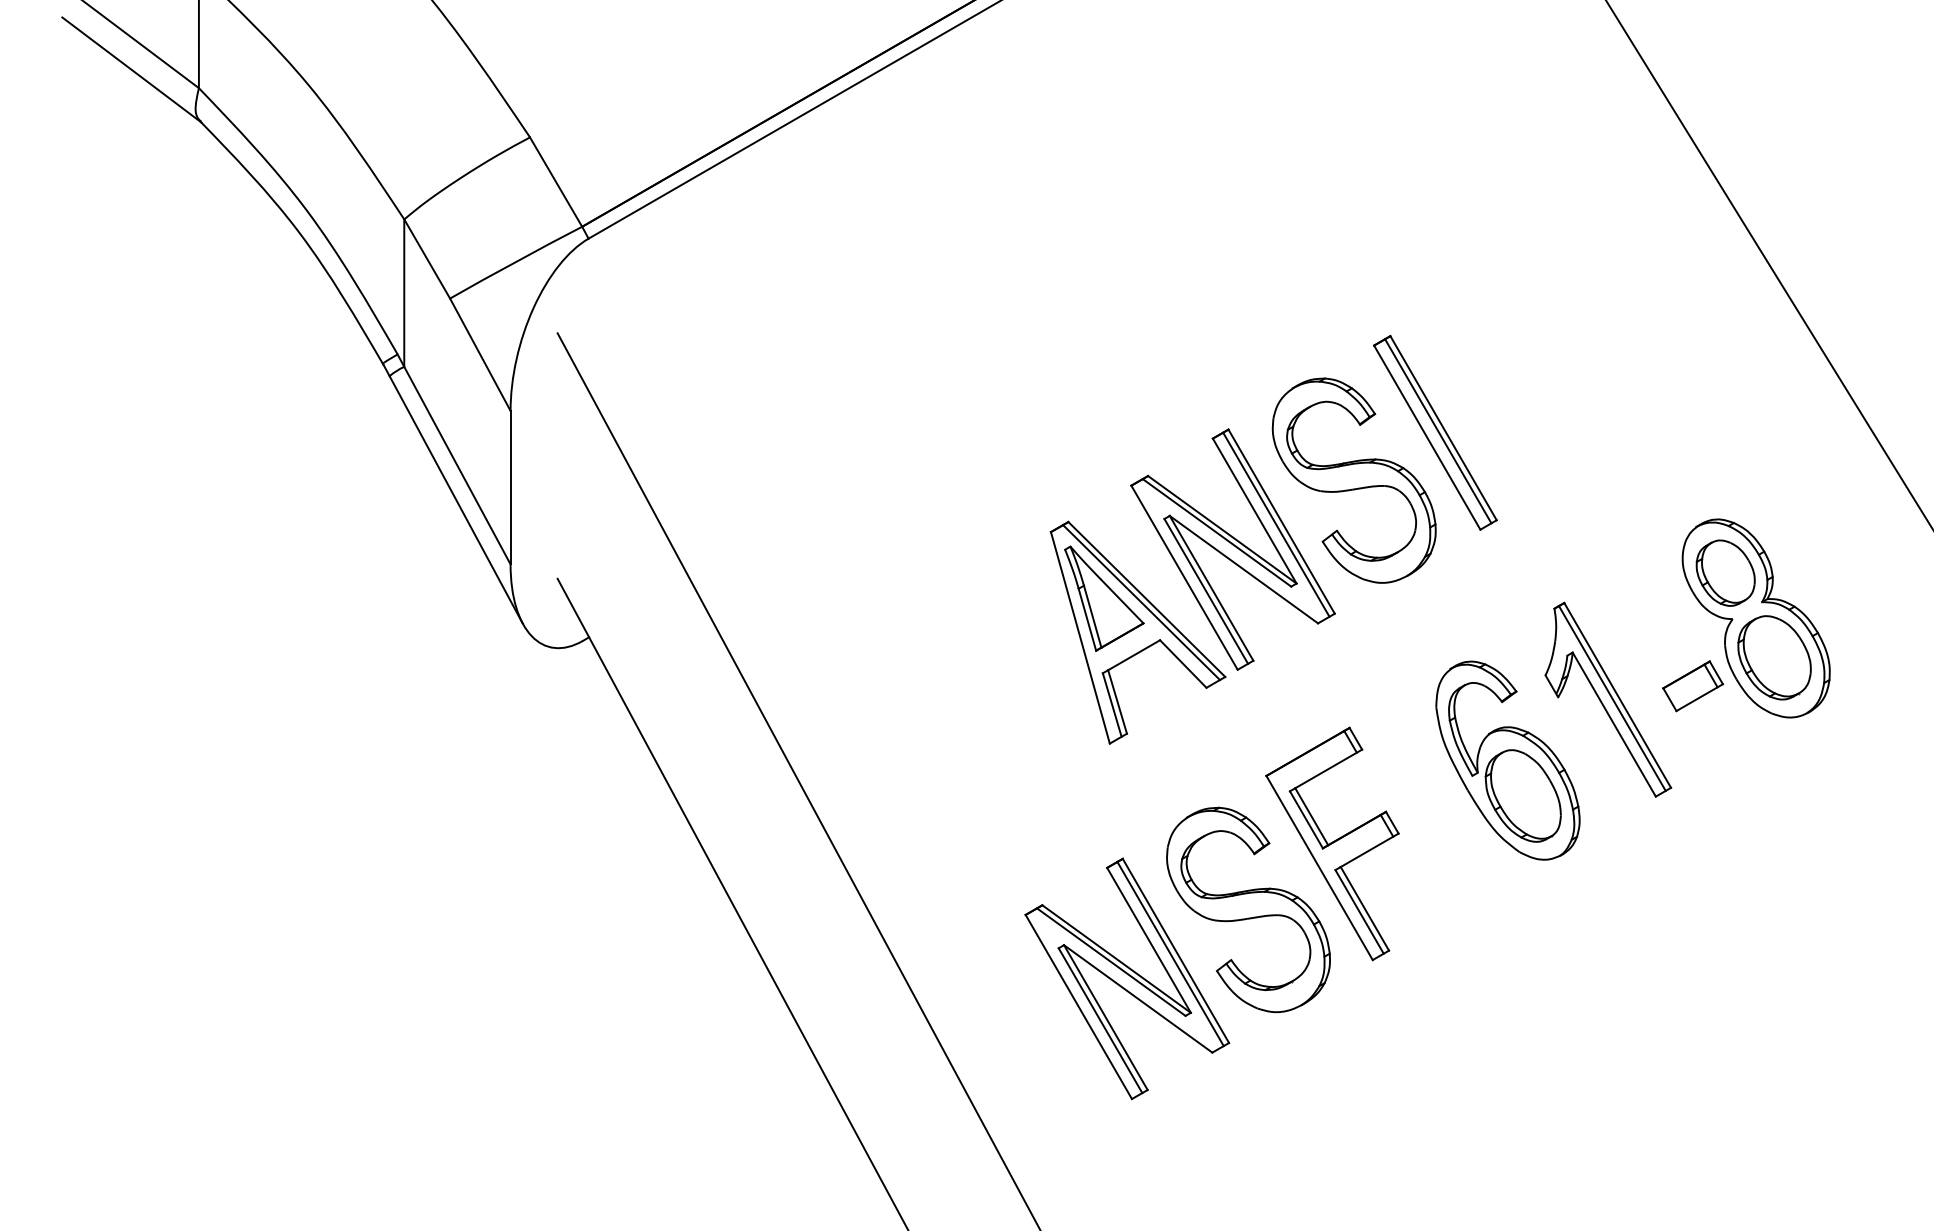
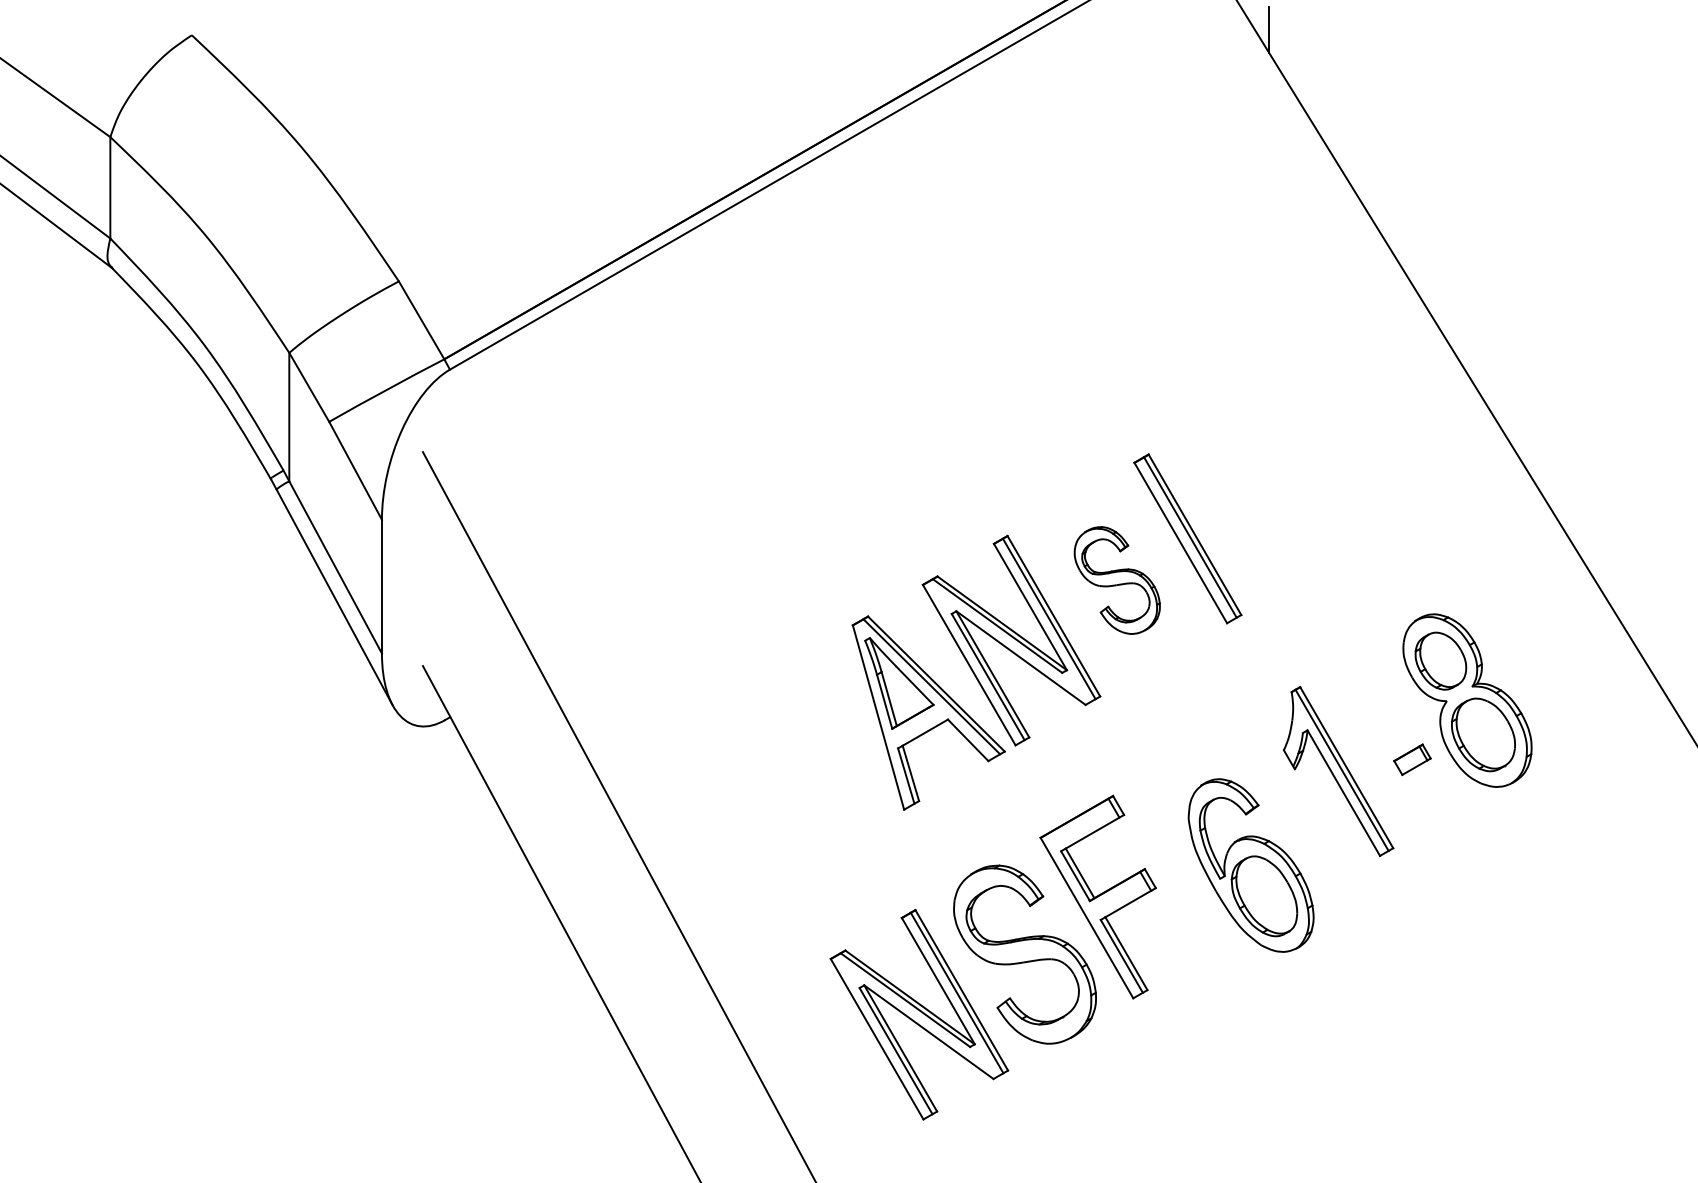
part: (1354, 480) -> (1117, 580), size x0.6
part: (1693, 686) -> (1412, 759), size x0.7
part: (1507, 760) -> (1250, 865), moved

